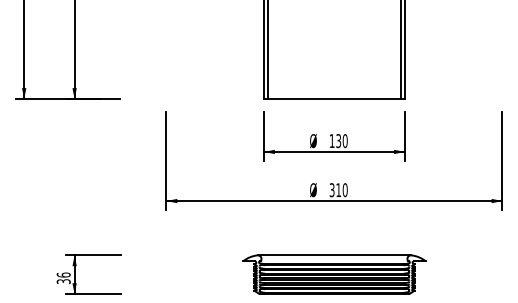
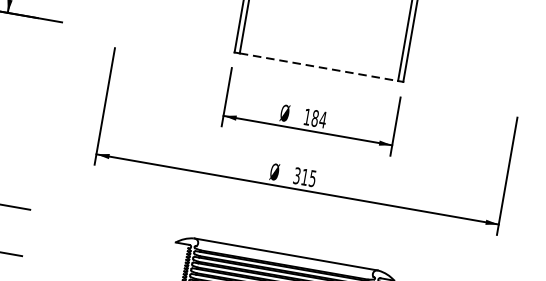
line: (334, 98) -> (319, 66), solid -> dashed
text: (341, 141) -> (318, 119), 130 -> 184
text: (344, 190) -> (311, 178), 310 -> 315

